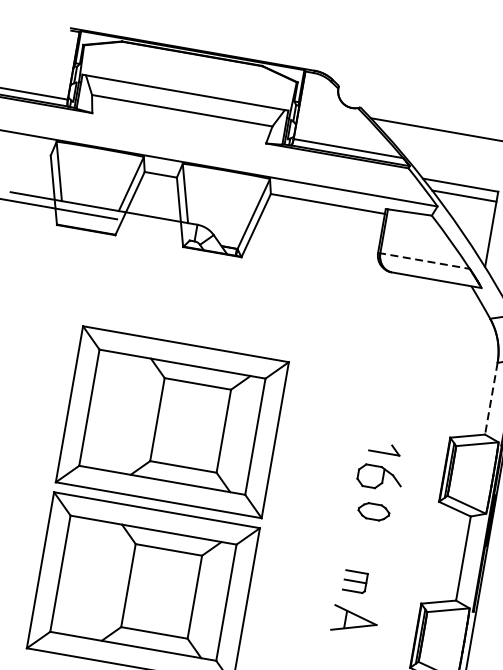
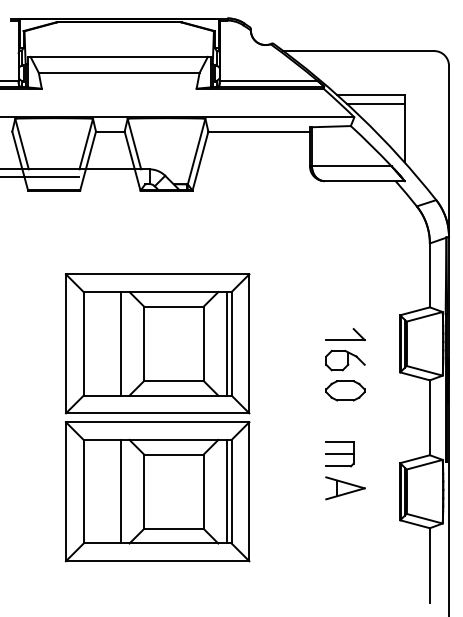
line: (423, 260) -> (350, 166), dashed -> solid
line: (490, 398) -> (429, 275), dashed -> solid
line: (130, 414) -> (120, 343), added
line: (250, 435) -> (227, 343), added
part: (385, 448) -> (345, 334), size x1.43
part: (374, 511) -> (345, 390), size x1.43
line: (101, 580) -> (120, 491), added
part: (354, 582) -> (339, 454), size x1.43
line: (221, 601) -> (227, 491), added

